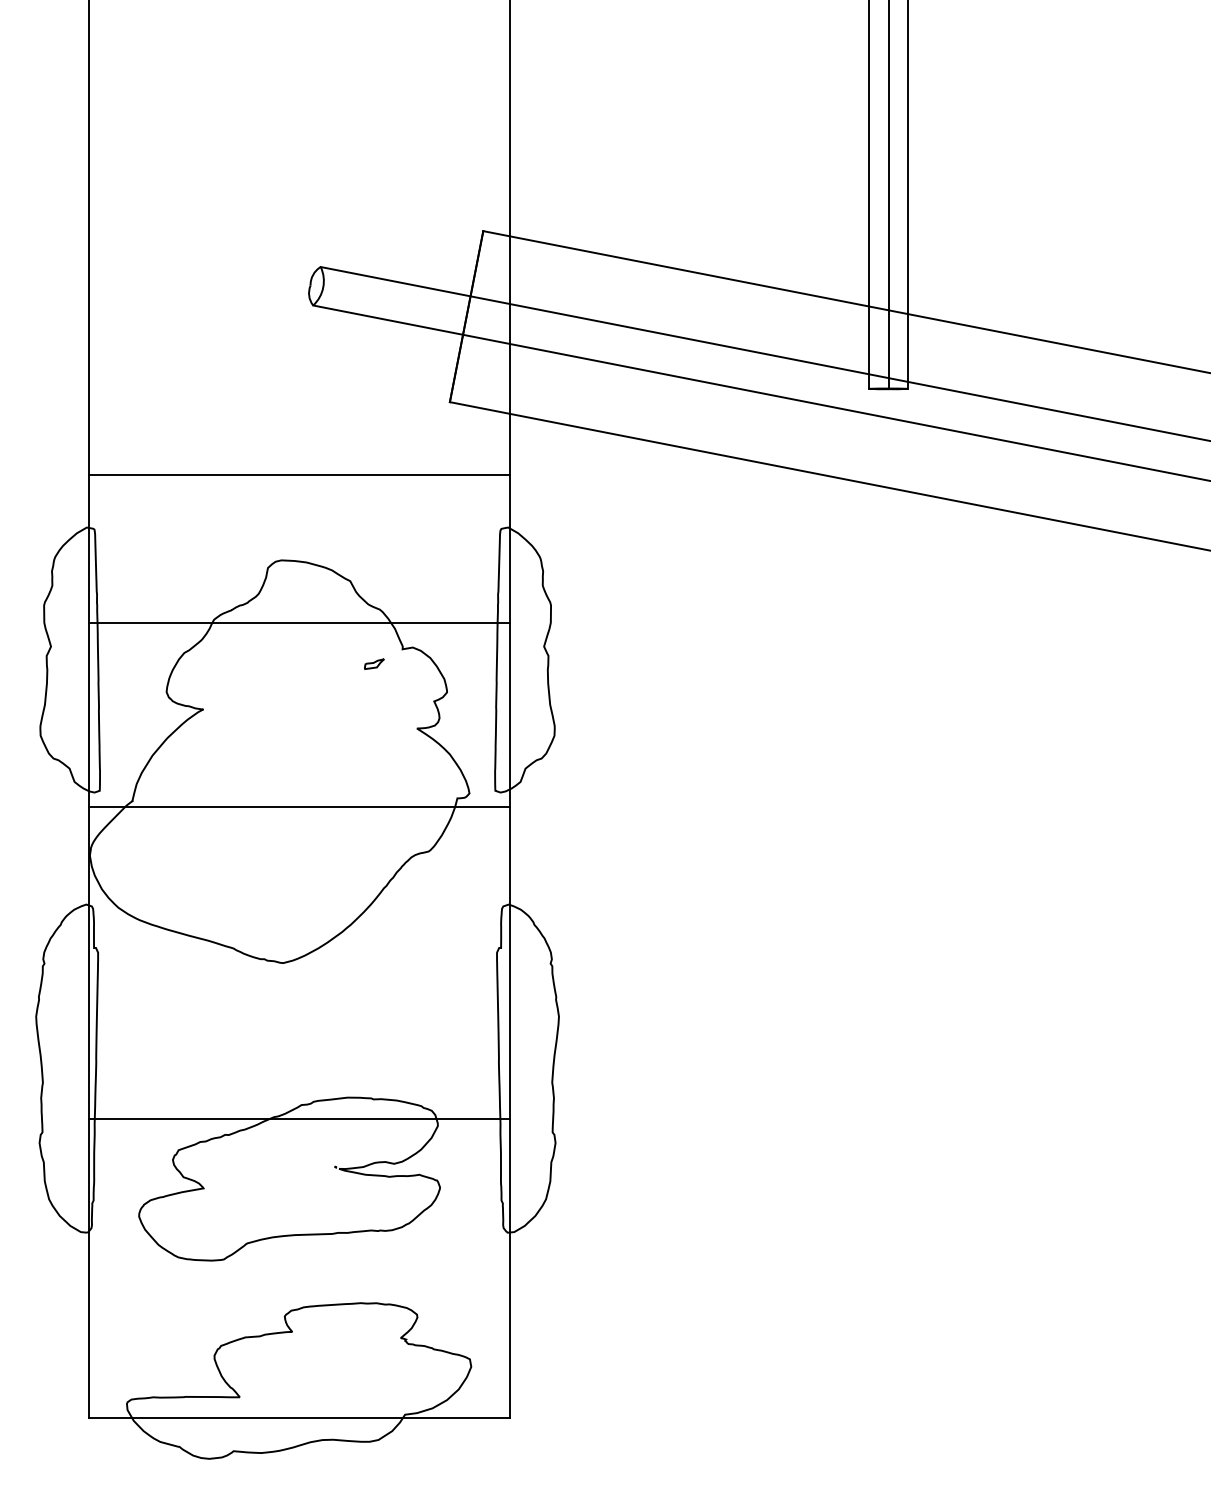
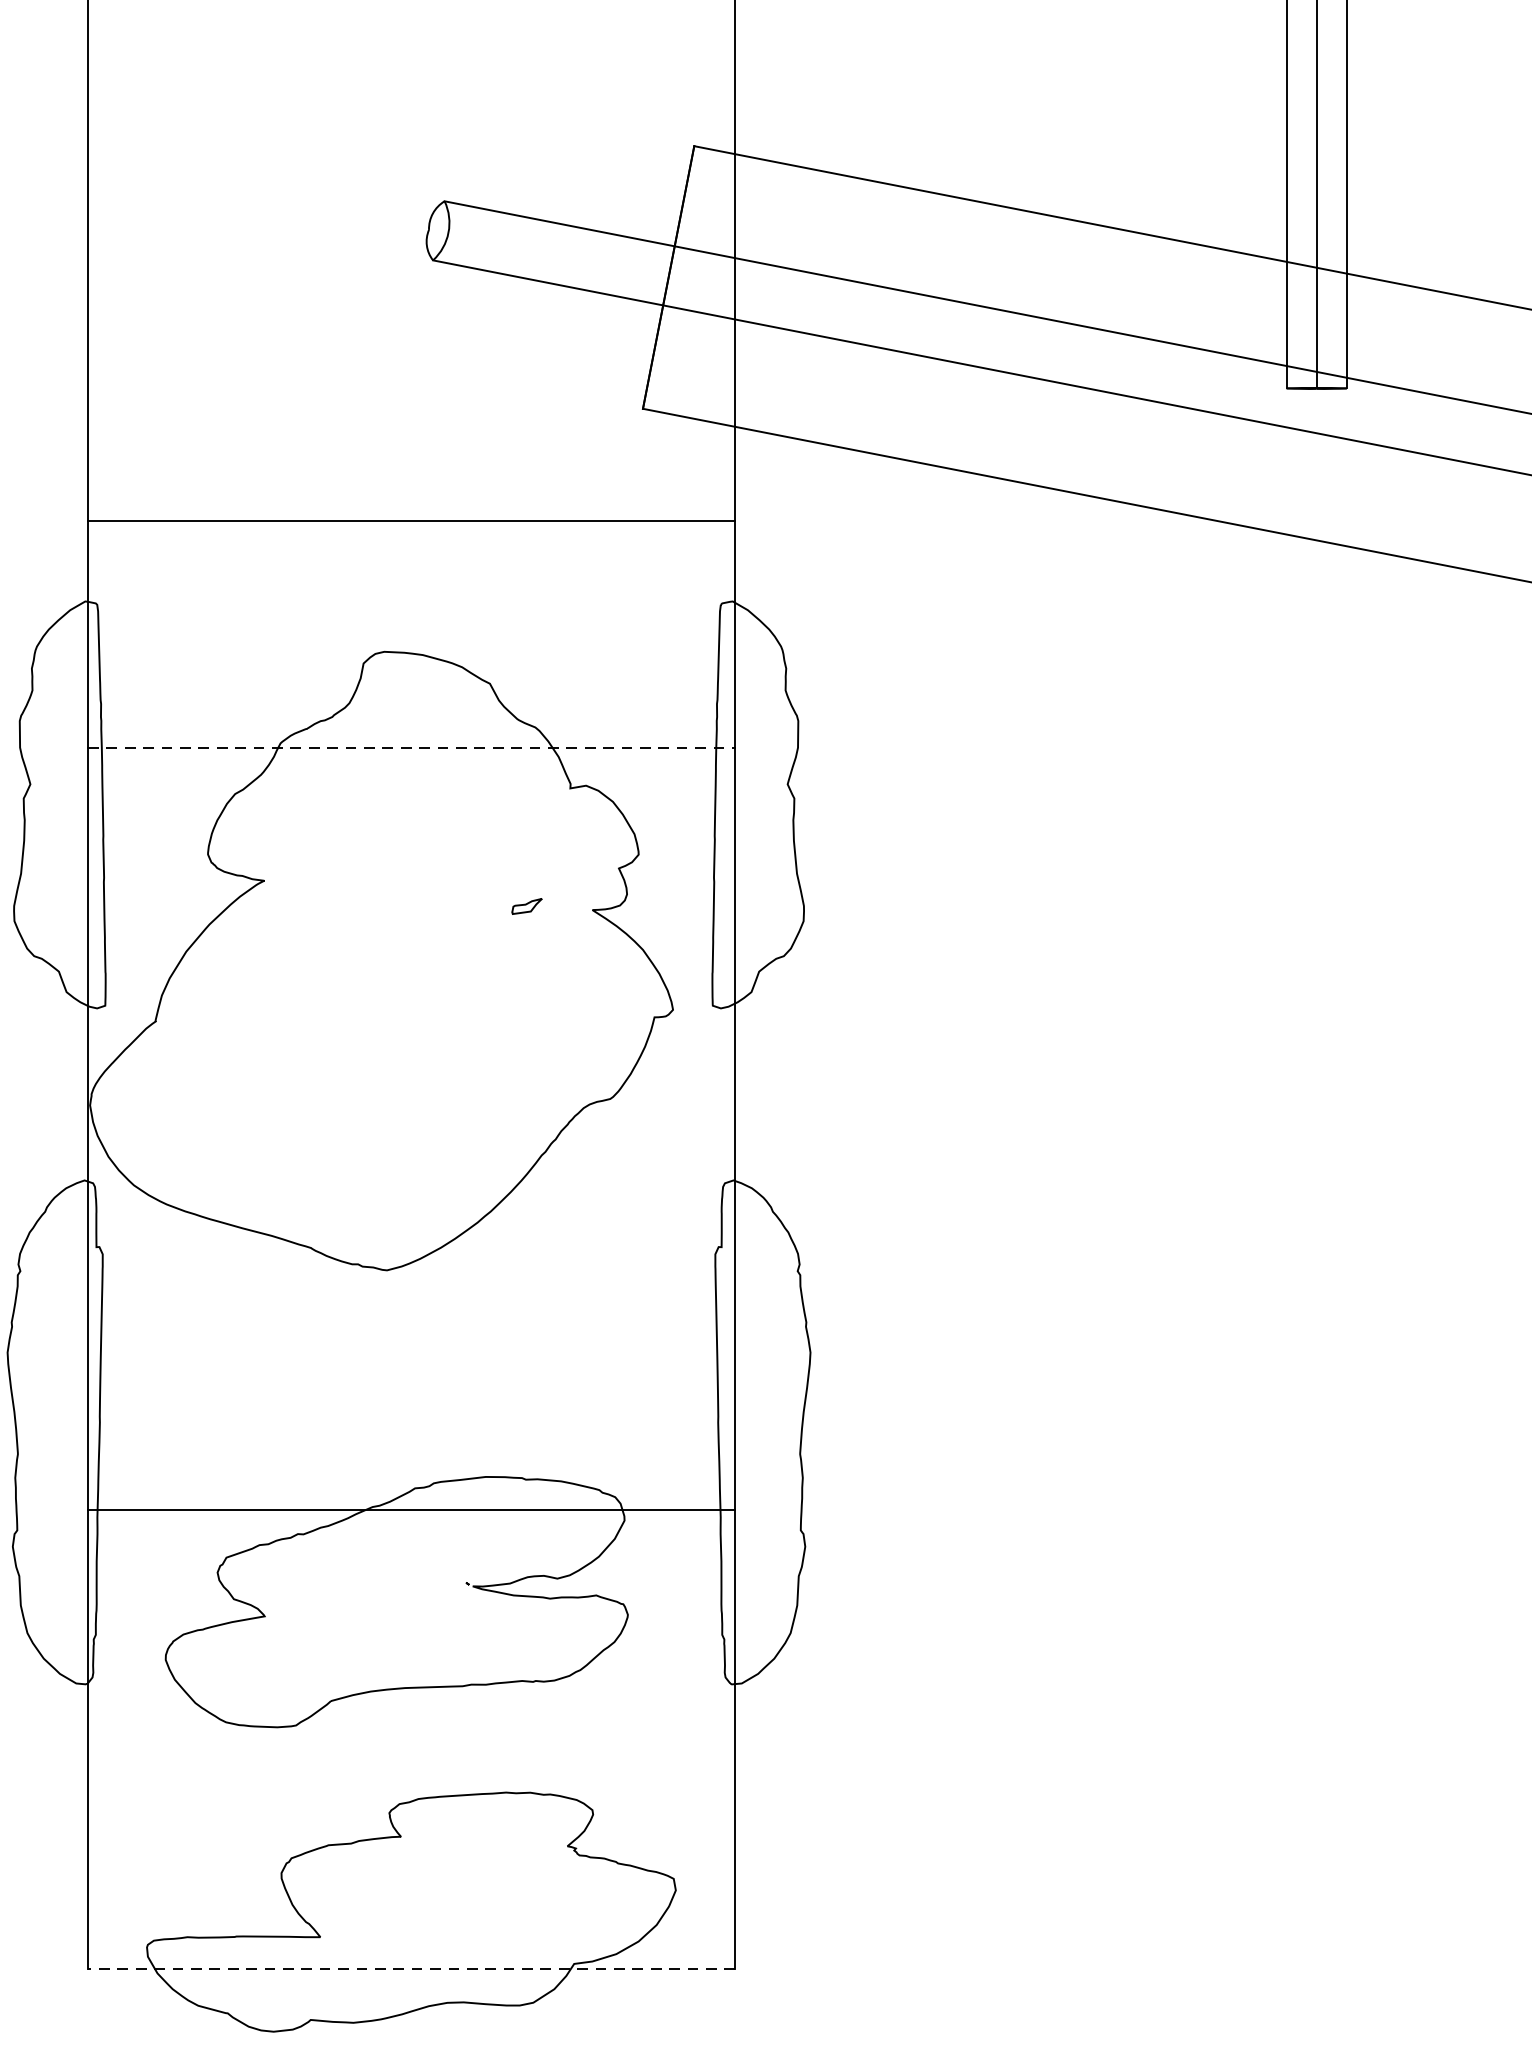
line: (299, 623) -> (411, 748), solid -> dashed
part: (374, 663) -> (527, 905), moved
line: (298, 806) -> (410, 1029), removed
line: (299, 1418) -> (411, 1969), solid -> dashed

